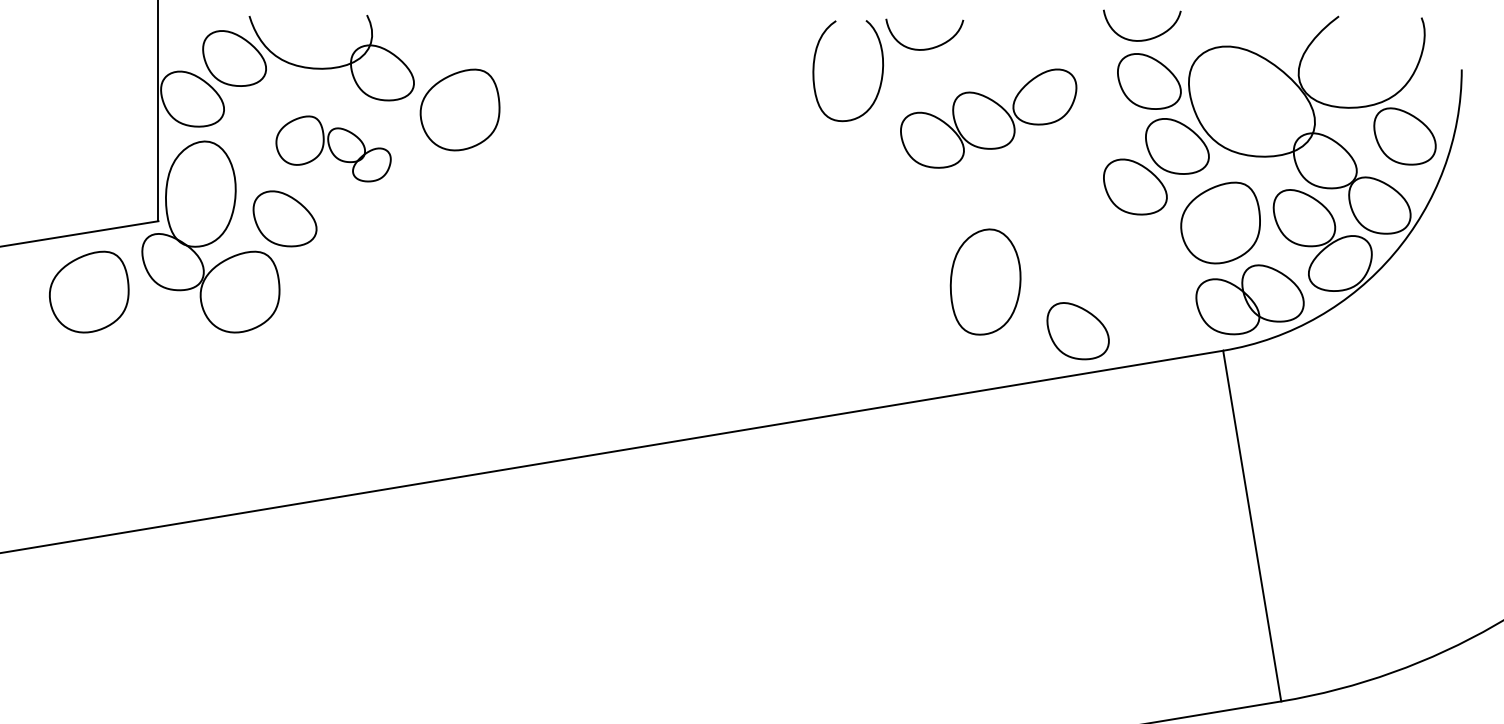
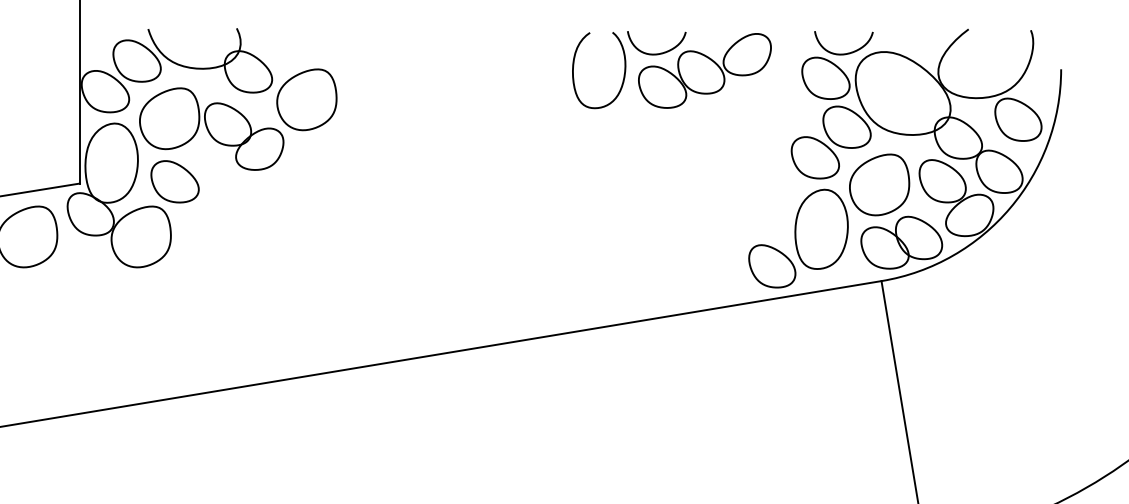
curve: (1147, 38) -> (847, 52), moved
part: (988, 118) -> (704, 70), moved
part: (333, 148) -> (211, 128), size x1.67
part: (985, 281) -> (821, 228), moved

